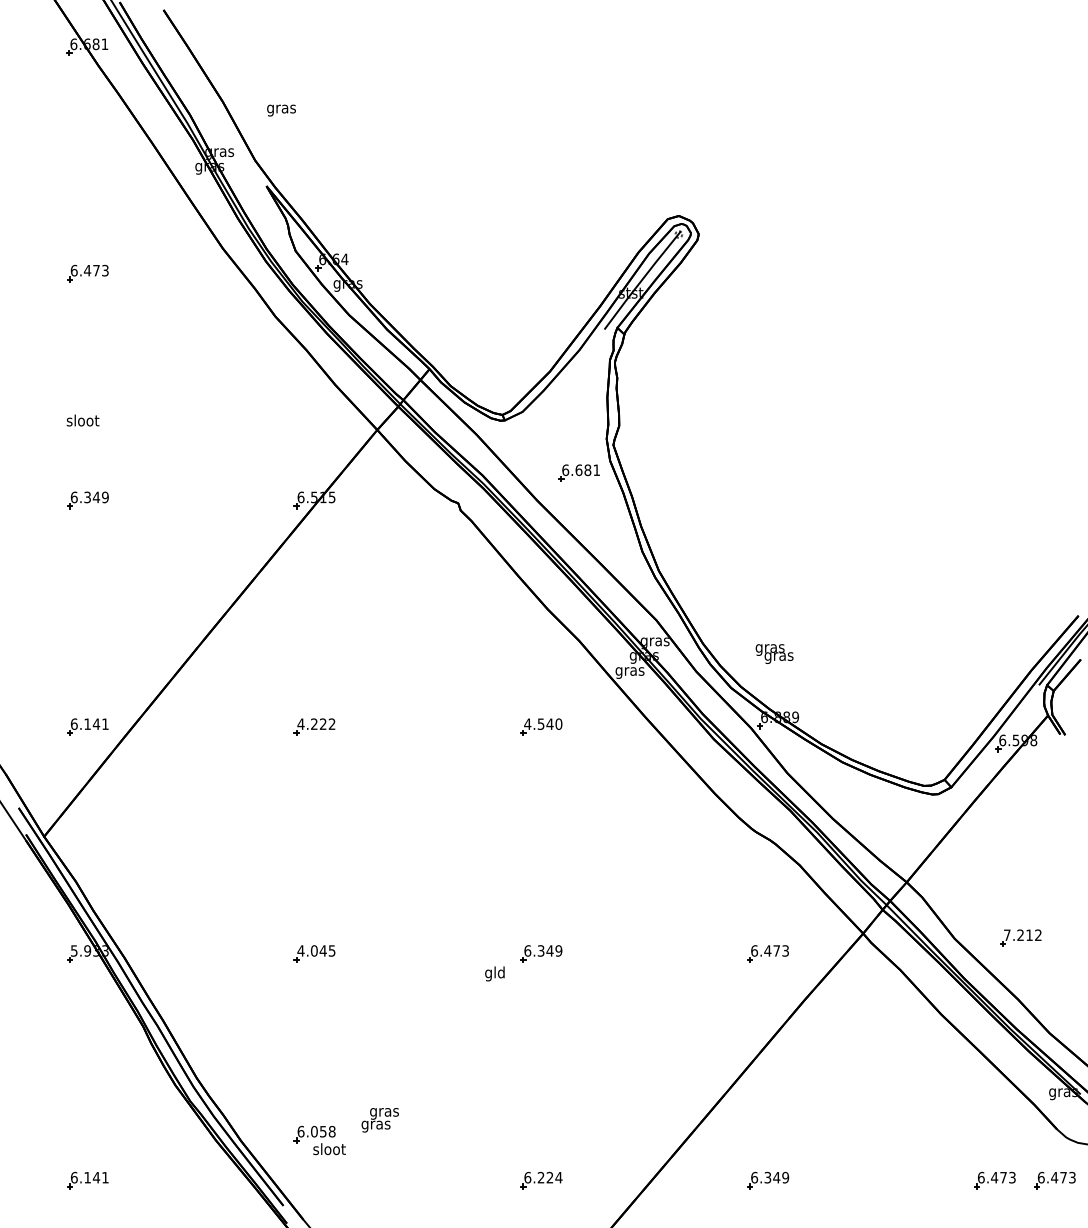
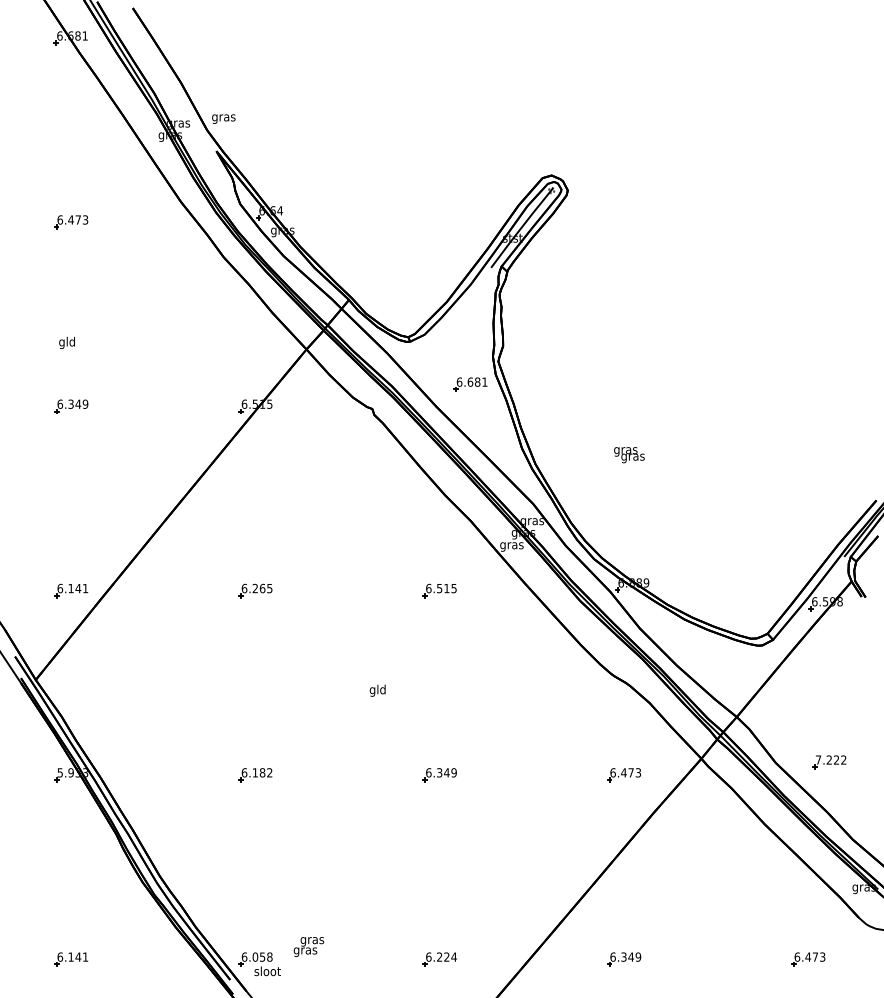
text: (281, 110) -> (223, 119), moved
text: (82, 421) -> (66, 342), sloot -> gld
text: (774, 653) -> (629, 454), moved
text: (316, 723) -> (257, 587), 4.222 -> 6.265
text: (543, 723) -> (441, 587), 4.540 -> 6.515
text: (1029, 934) -> (836, 759), 7.212 -> 7.222
text: (316, 950) -> (257, 772), 4.045 -> 6.182
text: (494, 973) -> (377, 690), moved
text: (379, 1120) -> (308, 947), moved
part: (319, 1140) -> (259, 964), moved
part: (1054, 1180) -> (856, 959), removed

